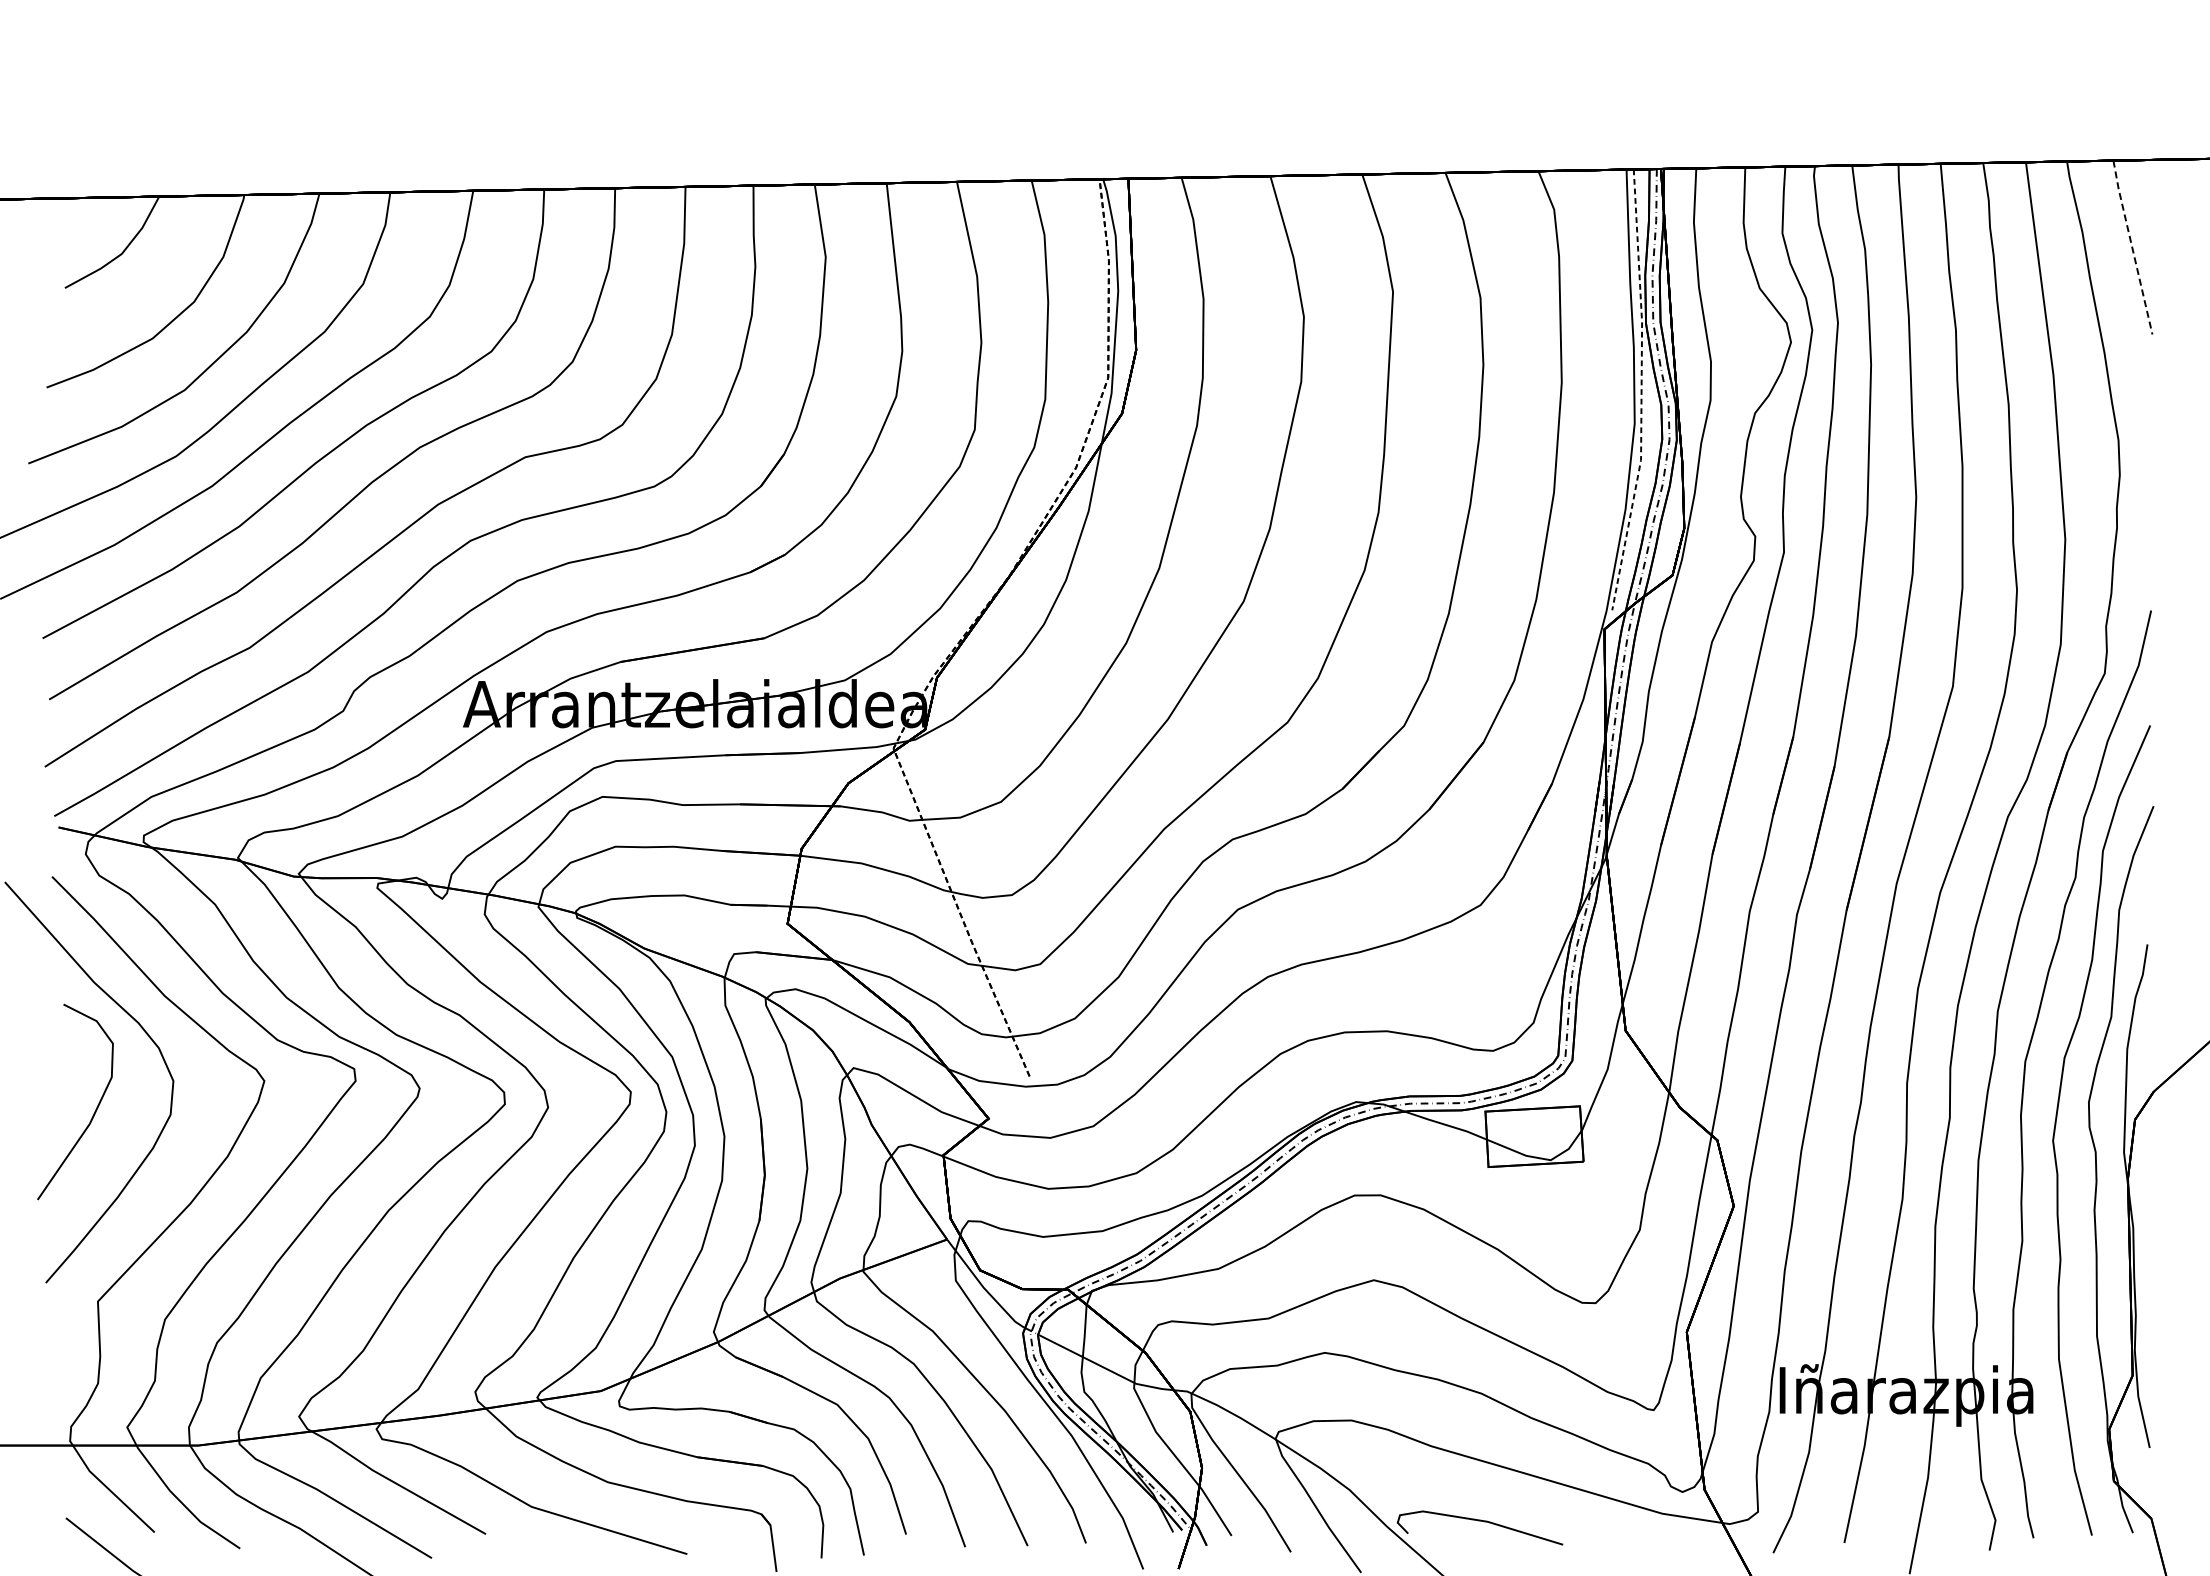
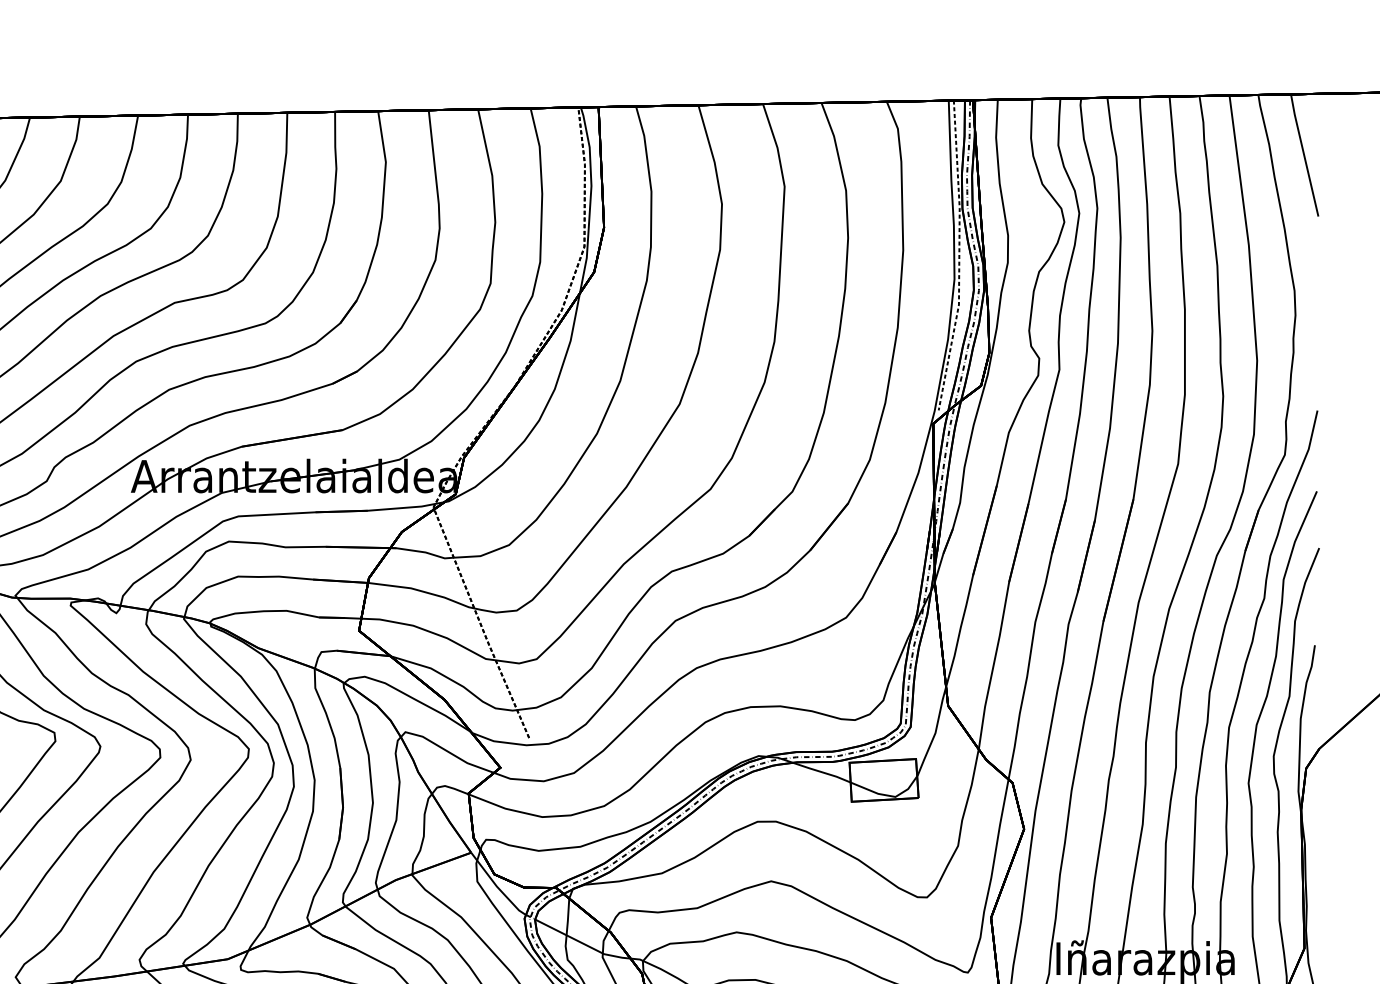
line: (2132, 246) -> (1304, 154), dashed -> solid

